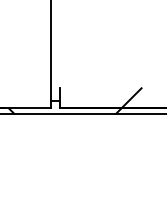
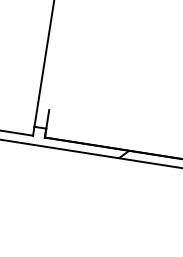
hatch: (131, 97) -> (144, 138), removed

